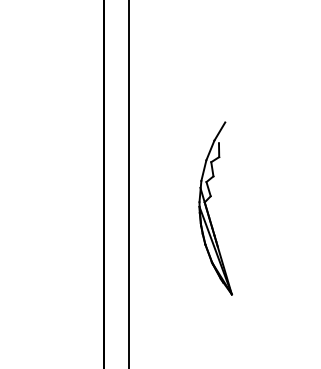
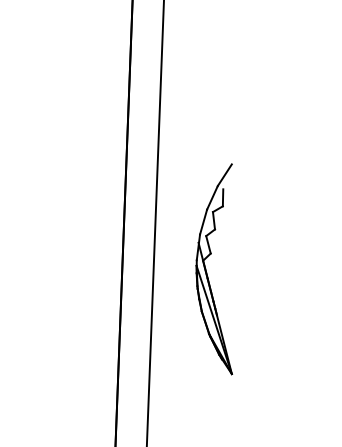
part: (208, 210) -> (207, 270), moved

